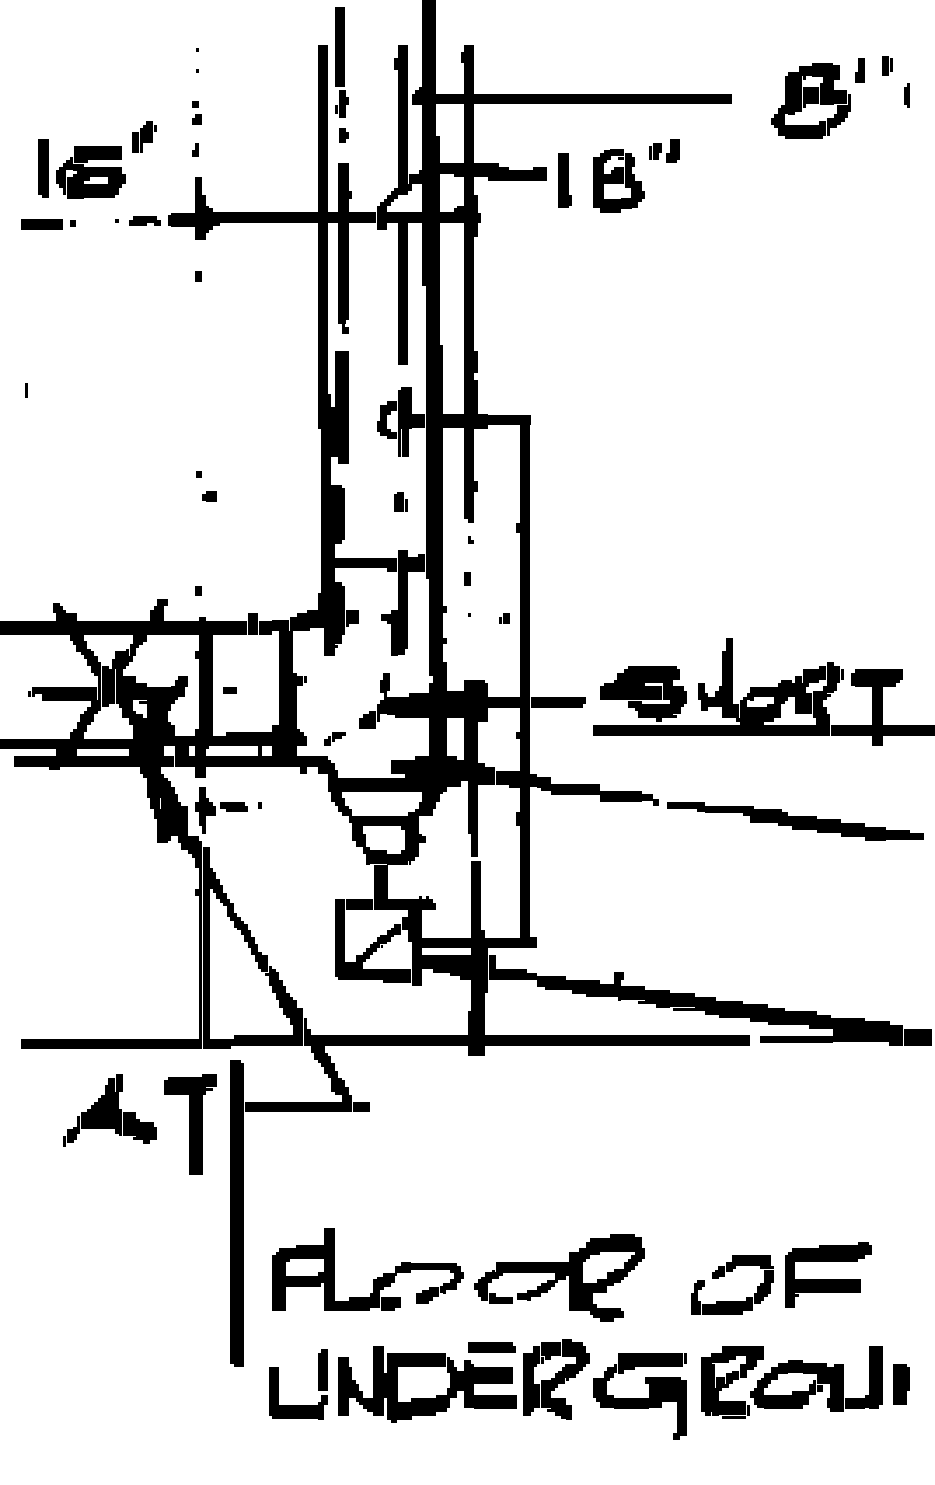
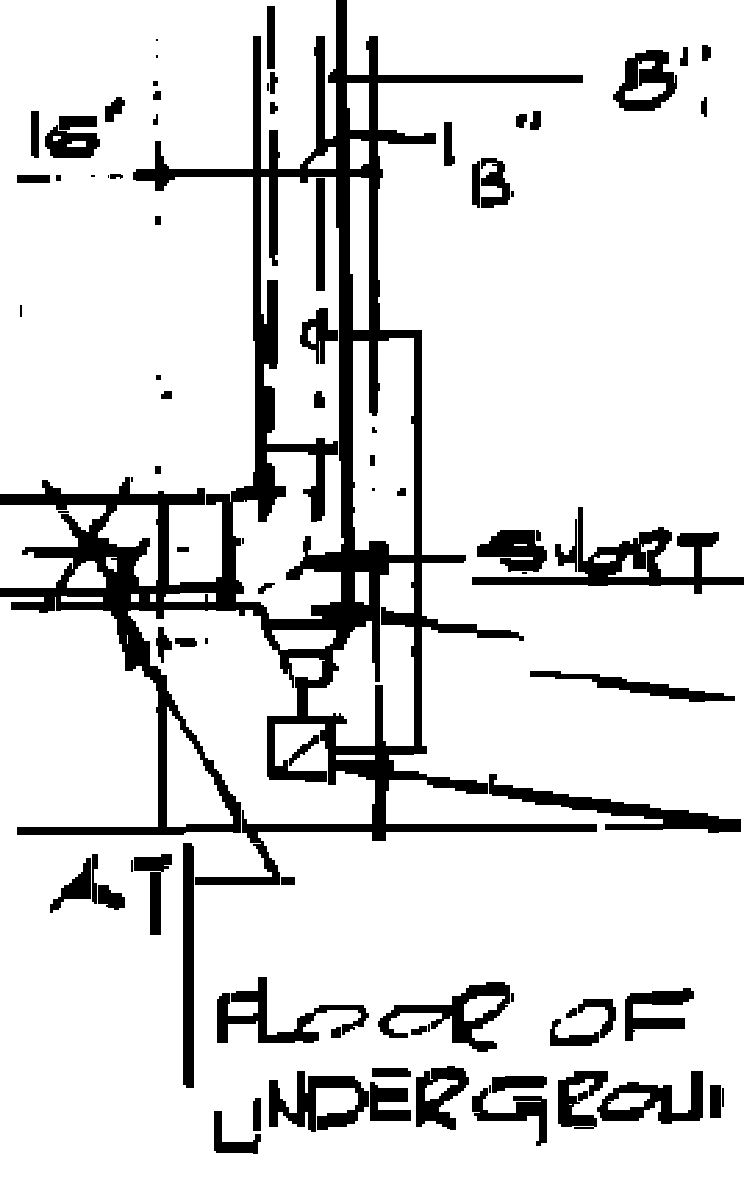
part: (906, 95) -> (703, 107), moved
part: (618, 180) -> (492, 182), moved
part: (144, 220) -> (114, 175), size x0.6
part: (795, 821) -> (632, 686), moved
part: (278, 1384) -> (221, 1125), moved

